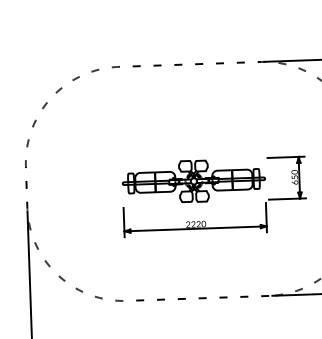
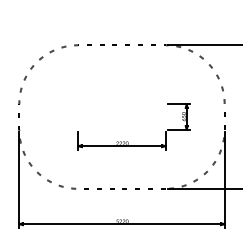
part: (193, 180) -> (121, 116), removed

